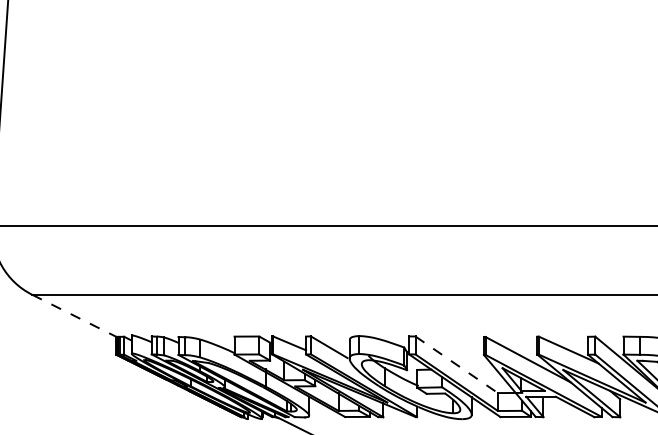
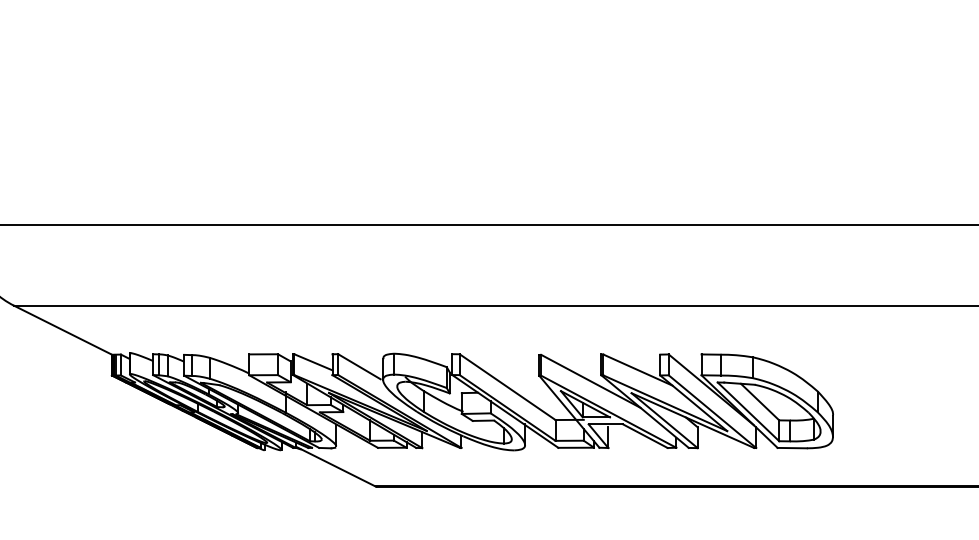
line: (74, 316) -> (63, 330), dashed -> solid
line: (457, 365) -> (508, 387), dashed -> solid

